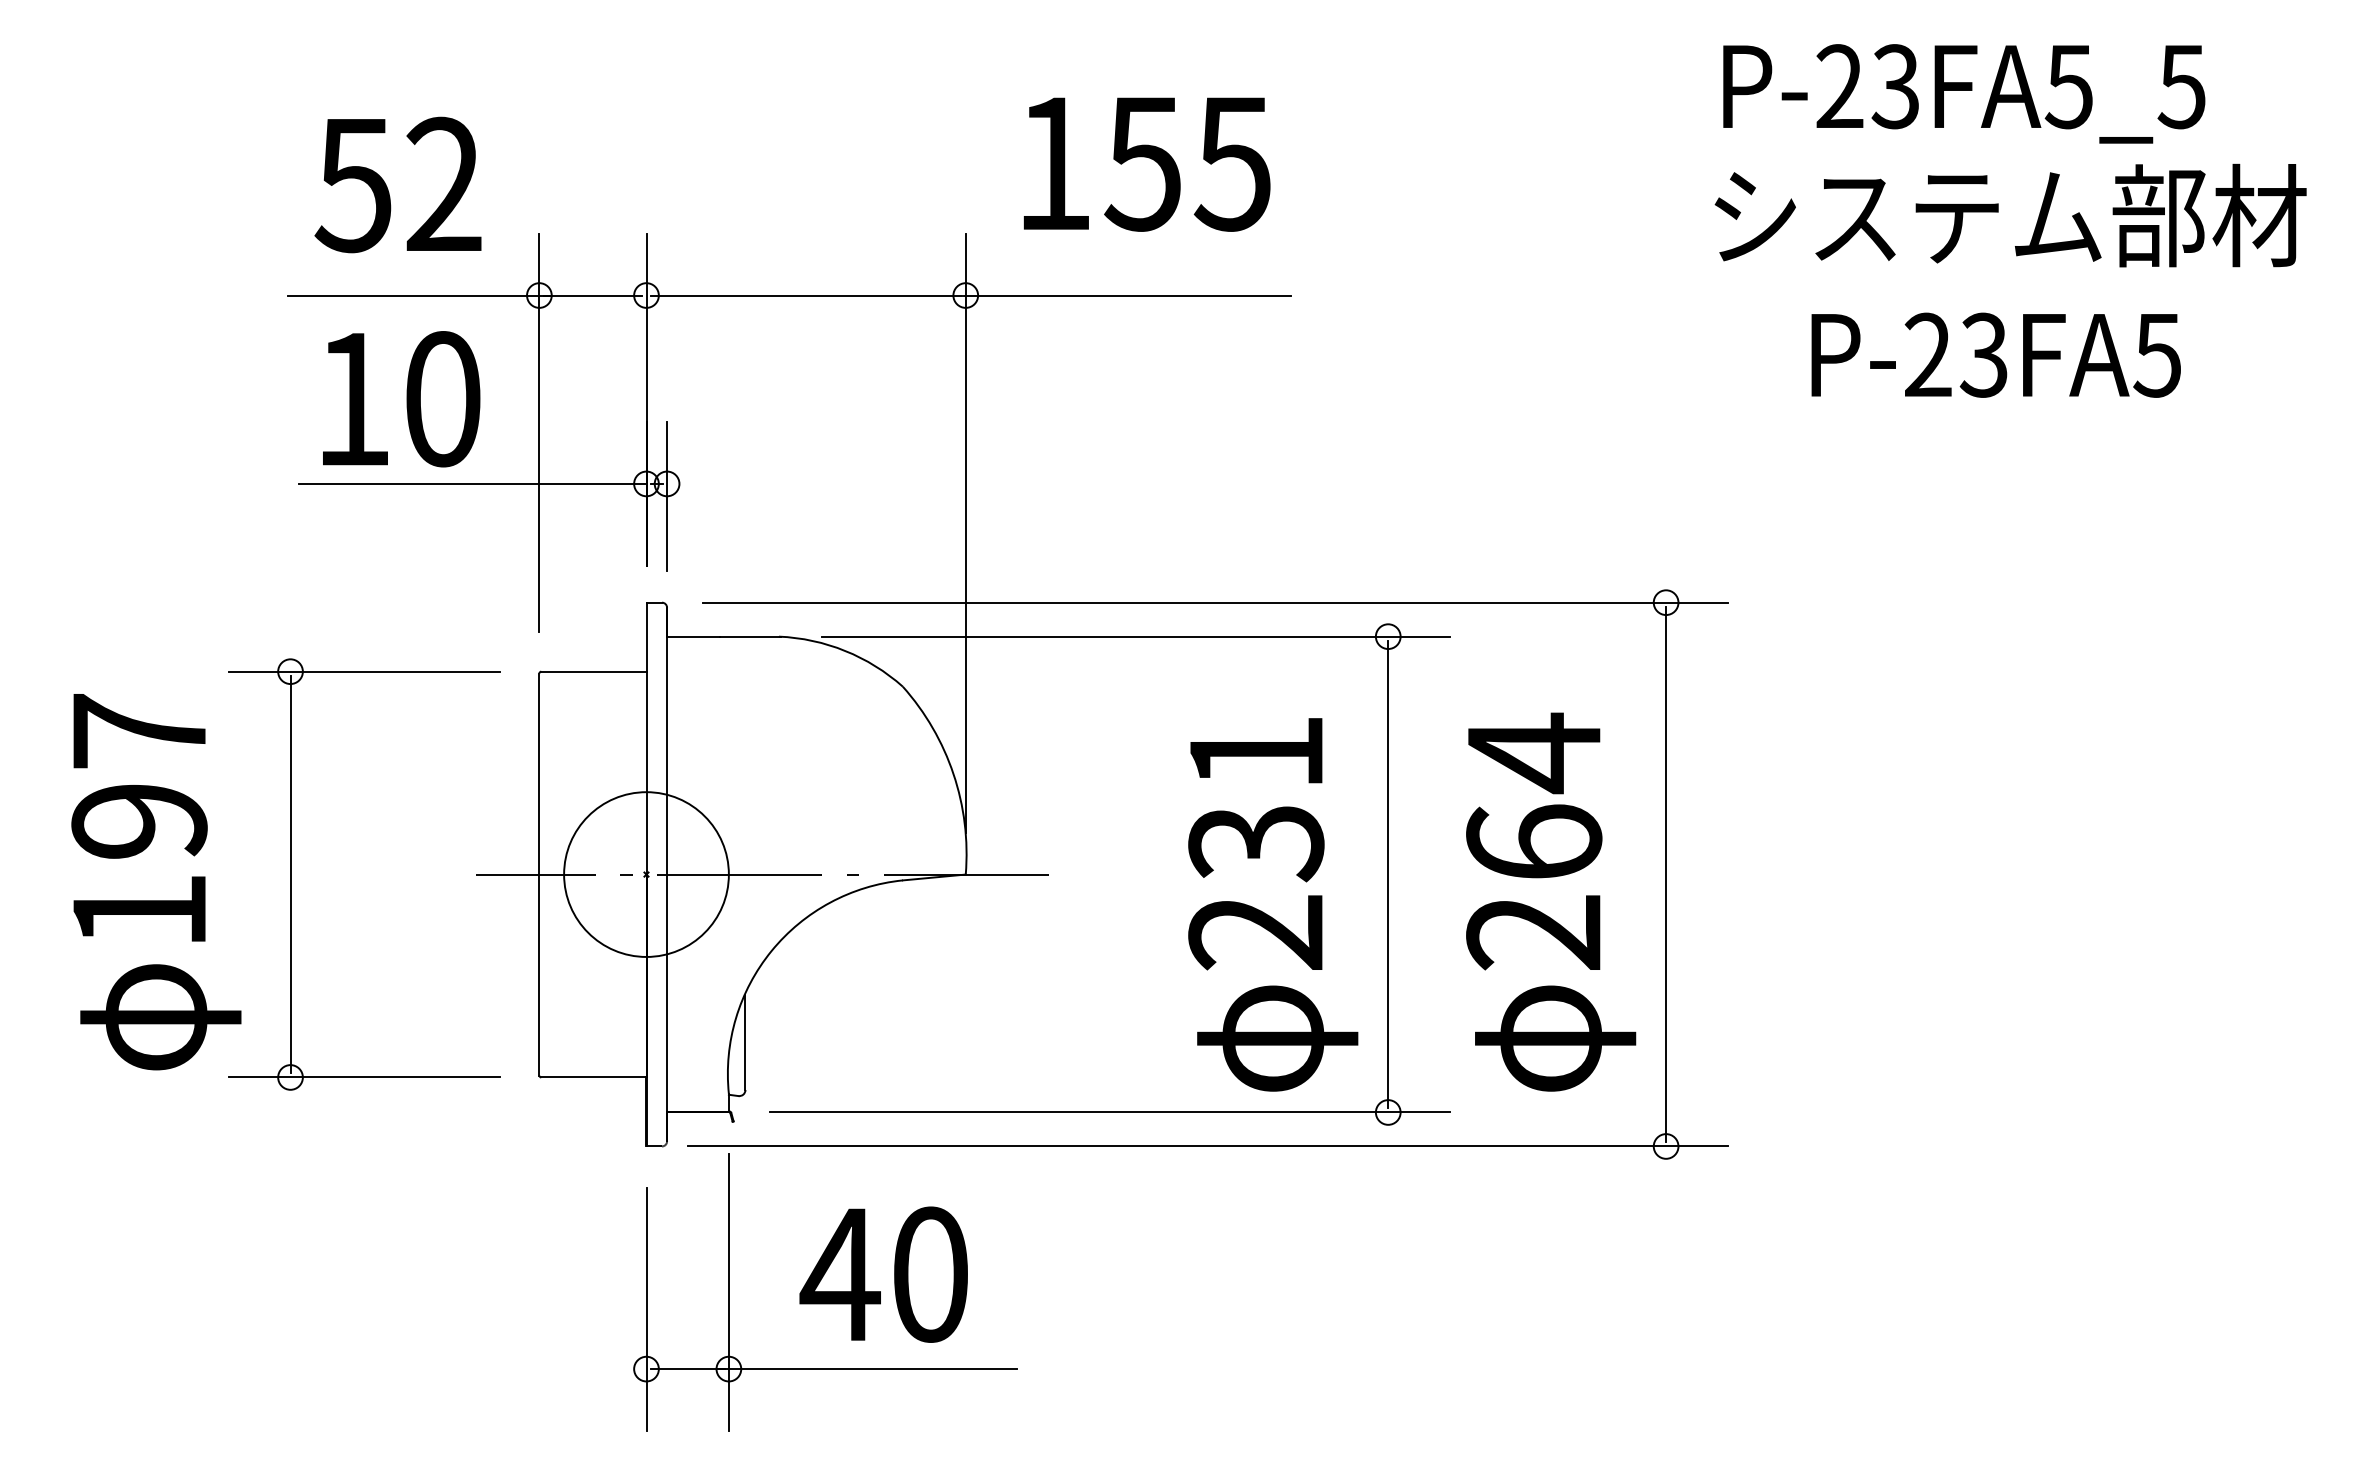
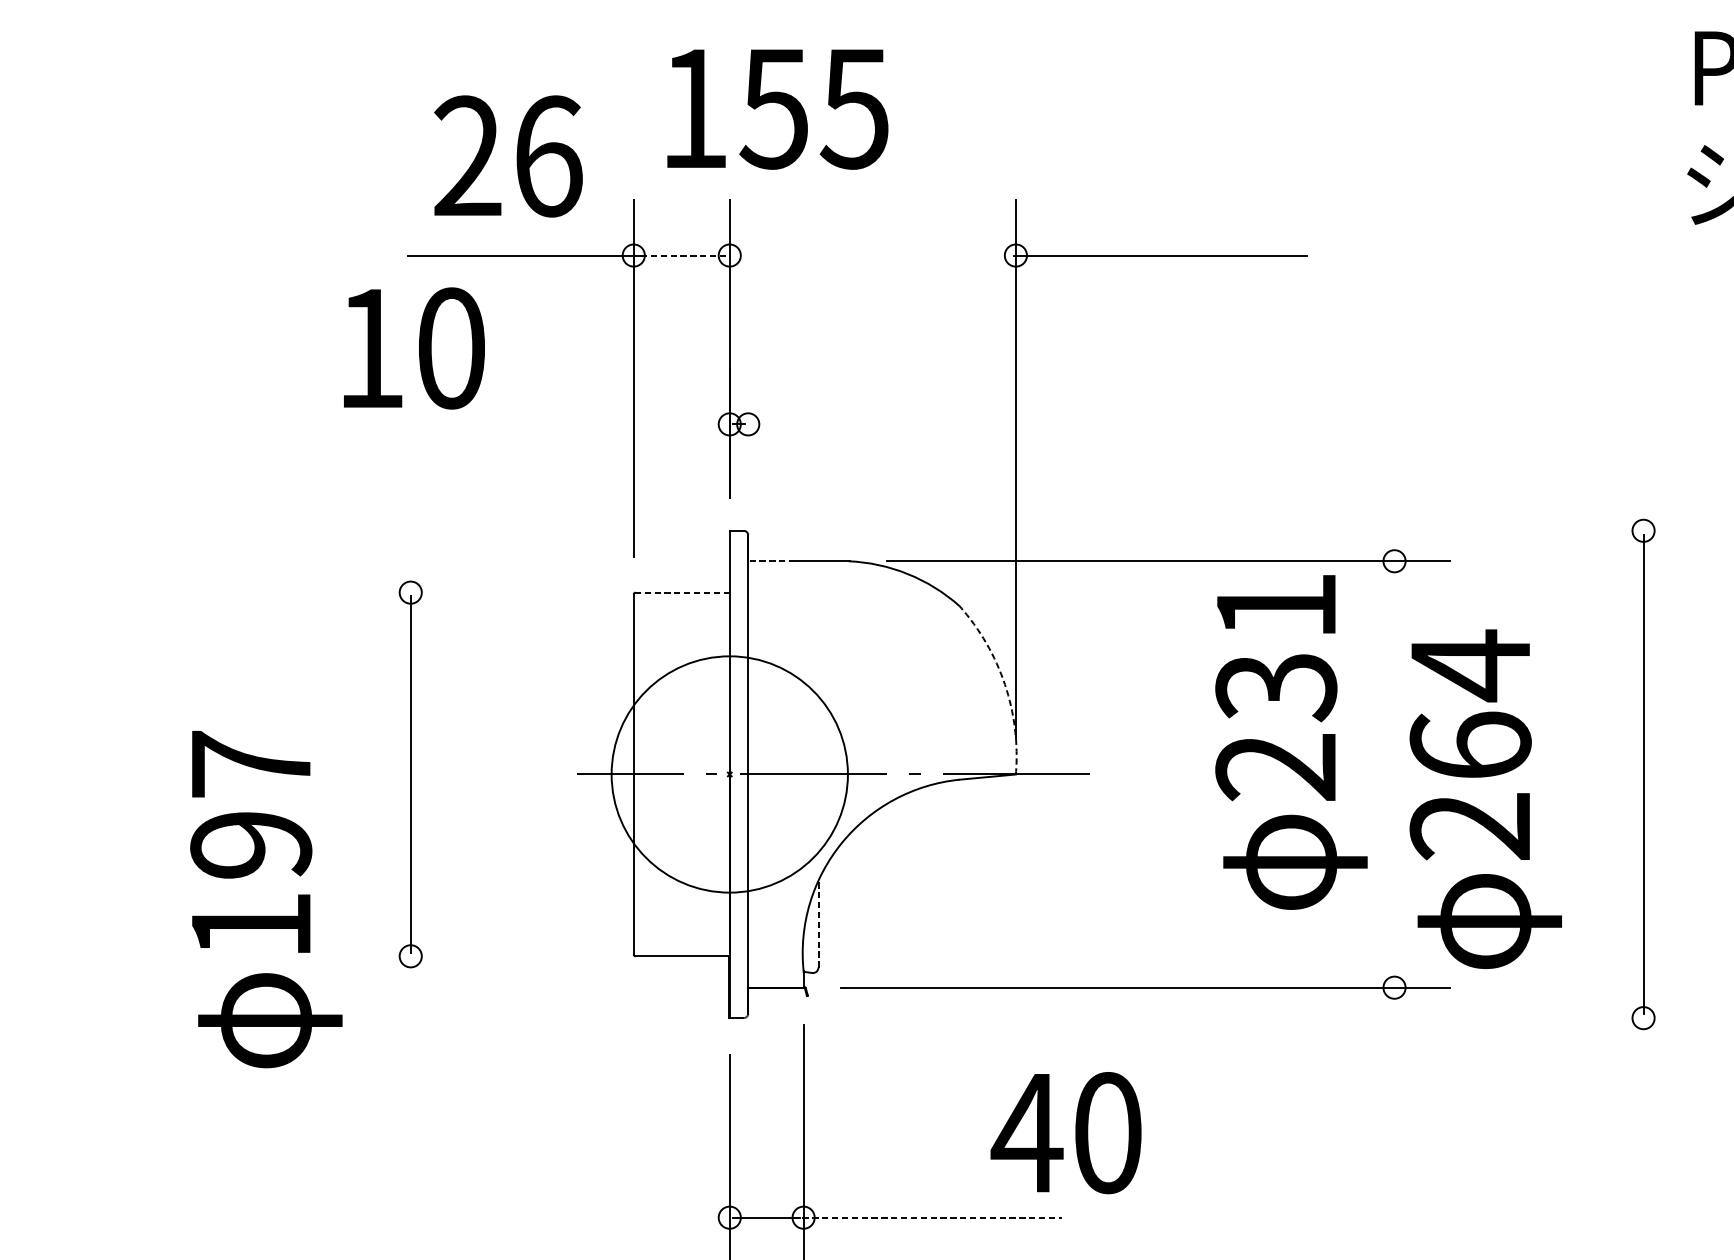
text: (1146, 164) -> (777, 109), moved
text: (398, 184) -> (507, 156), 52 -> 26
line: (592, 295) -> (681, 255), solid -> dashed
line: (805, 295) -> (872, 255), removed
text: (401, 399) -> (414, 348), moved
line: (472, 483) -> (573, 424), removed
line: (667, 496) -> (748, 435), removed
line: (1215, 602) -> (1239, 530), removed
line: (692, 636) -> (771, 561), solid -> dashed
line: (364, 671) -> (477, 592), removed
line: (593, 671) -> (682, 592), solid -> dashed
arc: (953, 774) -> (1004, 684), solid -> dashed
circle: (646, 874) -> (729, 774), size x1.6
line: (1388, 874) -> (1394, 774), removed
text: (156, 882) -> (266, 899), moved
text: (1551, 901) -> (1486, 798), moved
text: (1273, 904) -> (1291, 742), moved
line: (745, 1042) -> (818, 924), solid -> dashed
line: (364, 1077) -> (477, 956), removed
line: (1207, 1146) -> (1232, 1018), removed
text: (883, 1274) -> (1065, 1132), moved
line: (867, 1369) -> (927, 1218), solid -> dashed

